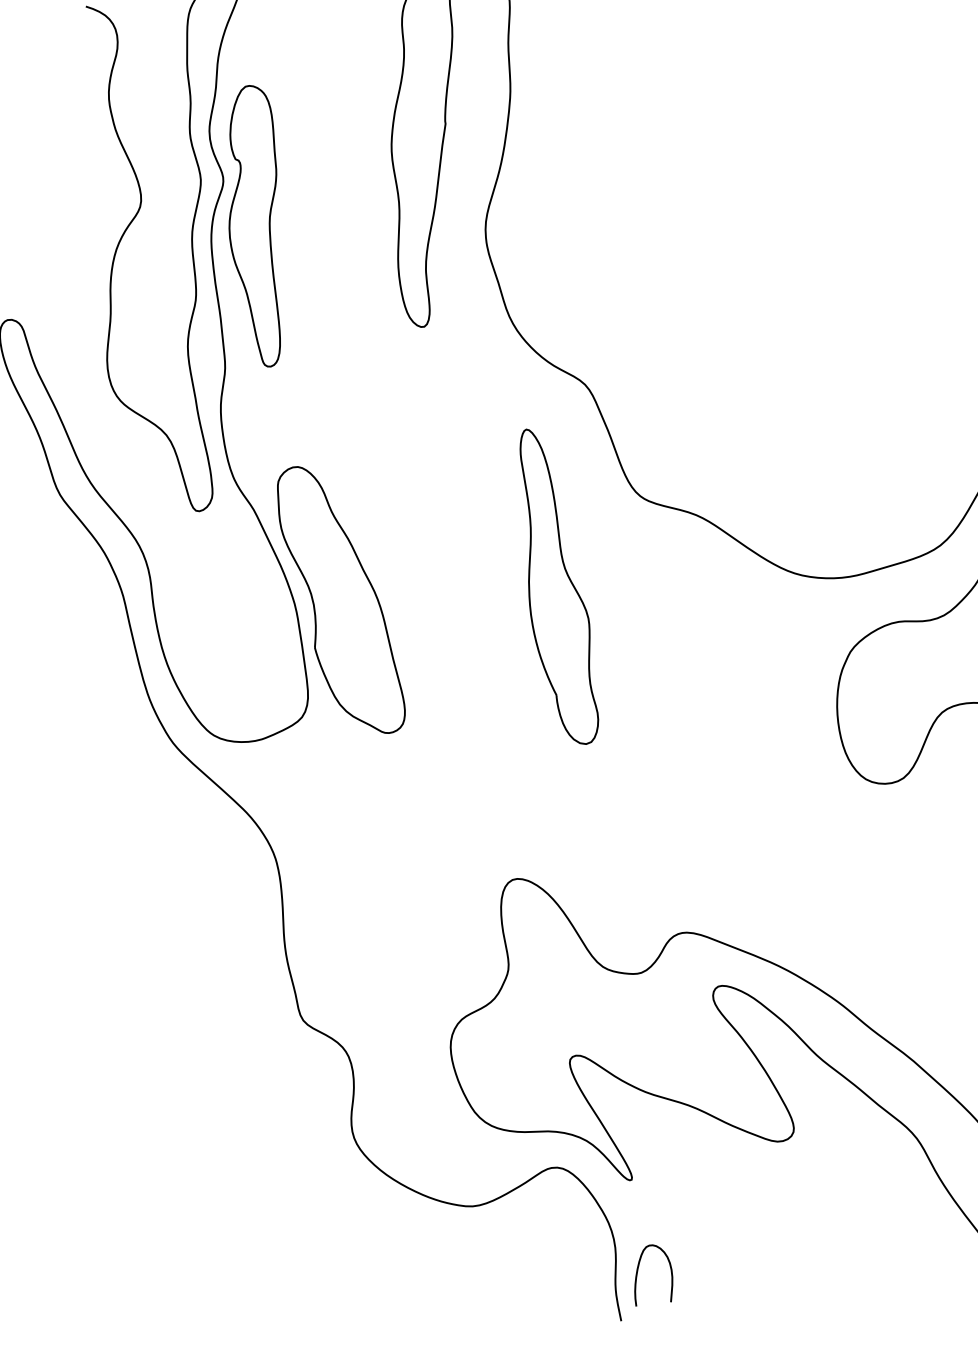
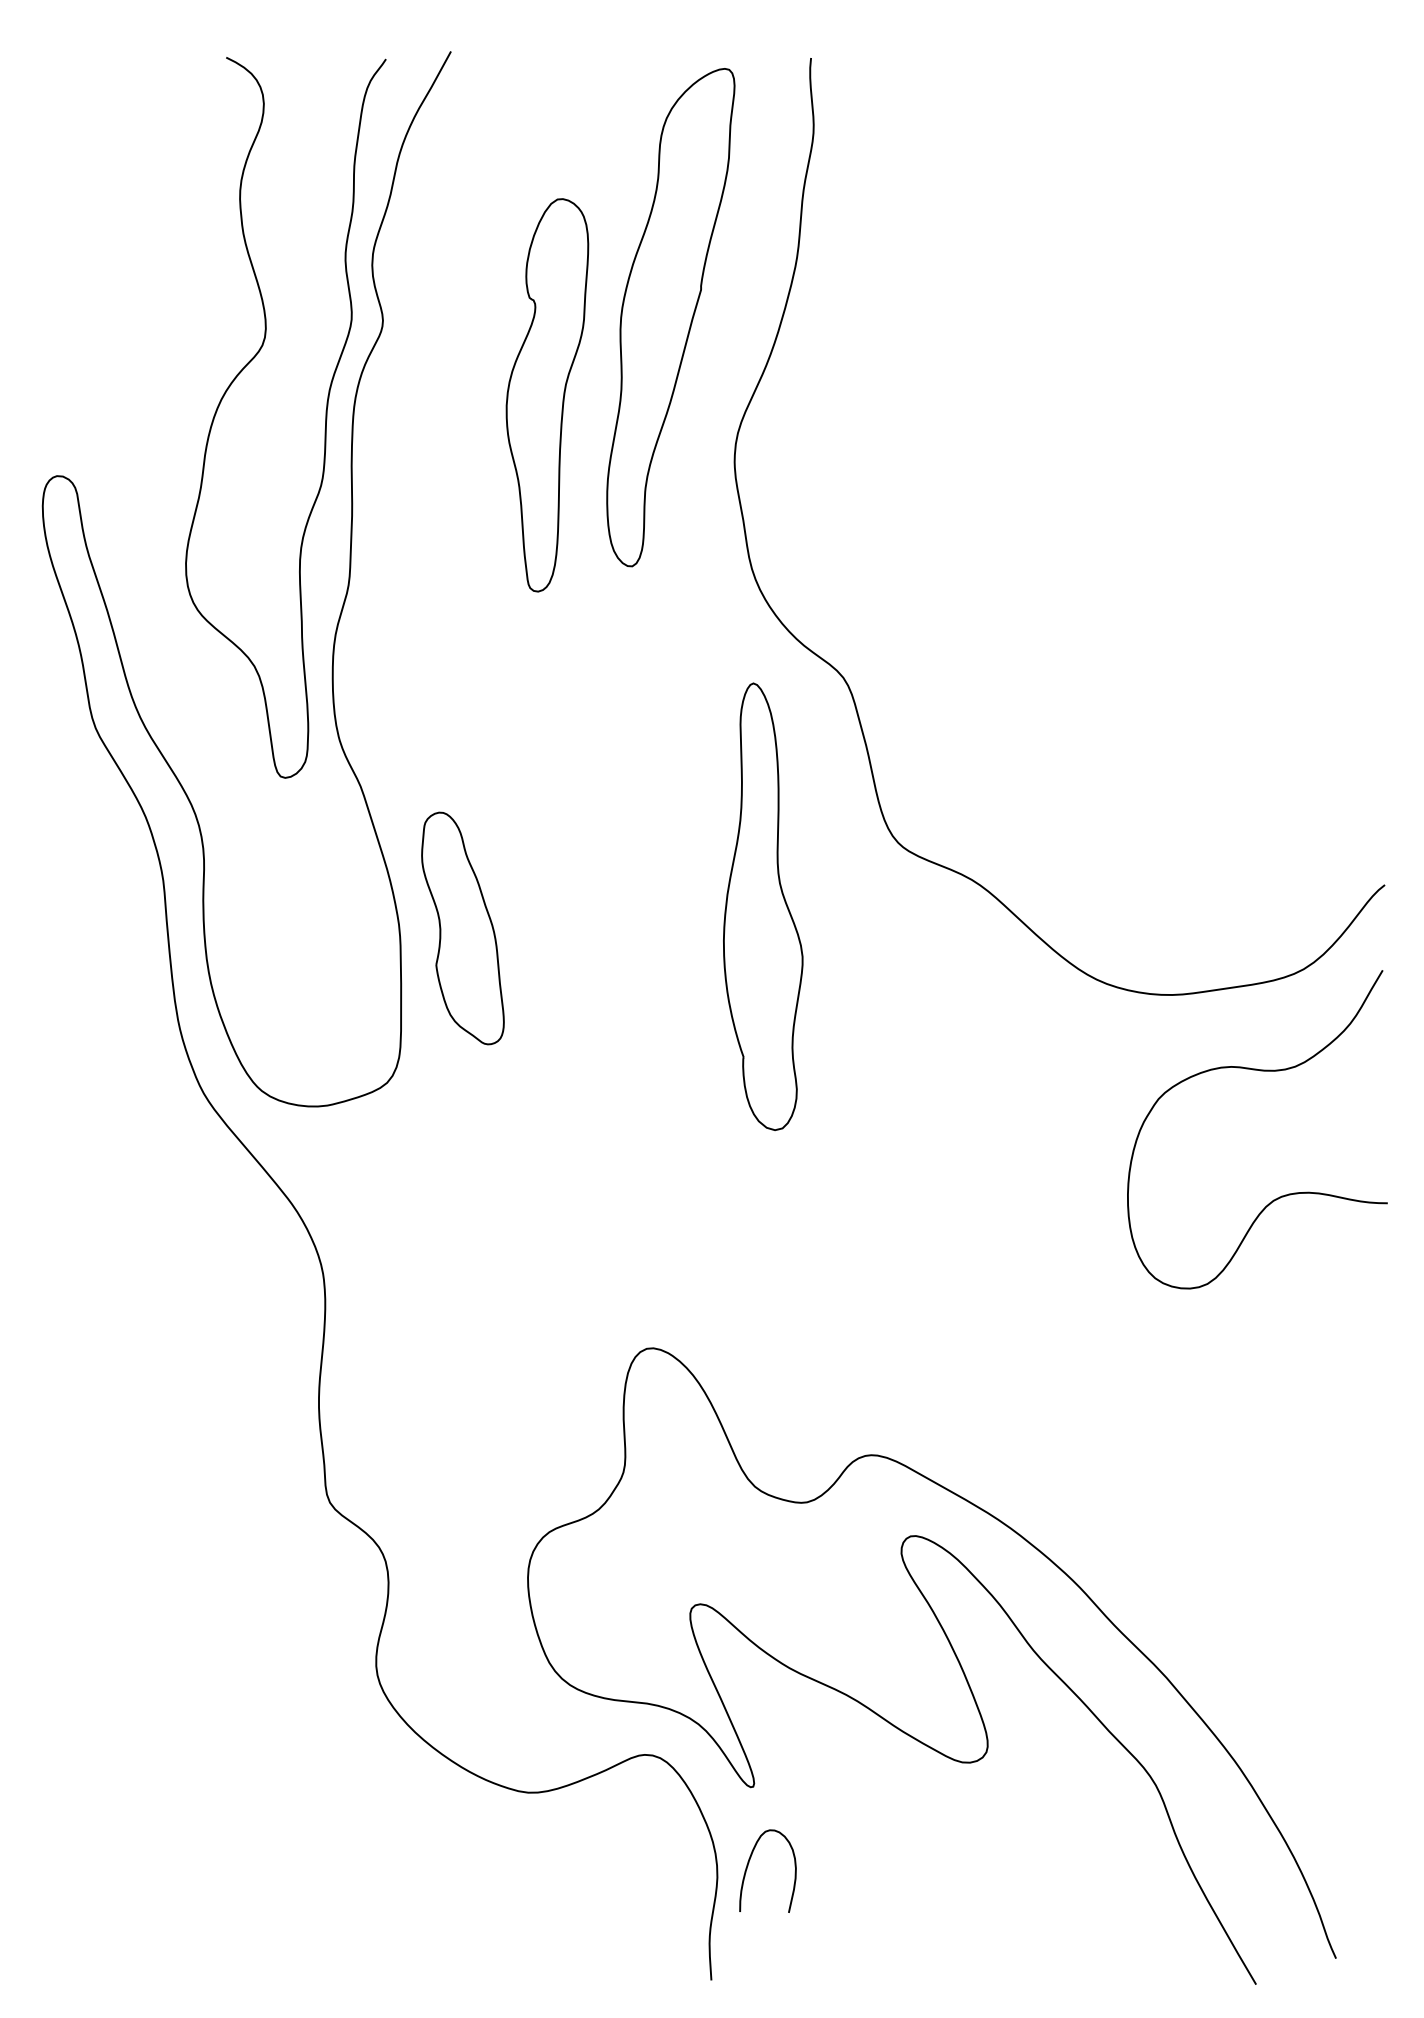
part: (257, 226) -> (547, 395), moved
part: (555, 586) -> (763, 906), moved
part: (340, 600) -> (462, 928), size x0.6
curve: (638, 1271) -> (749, 1863), moved

